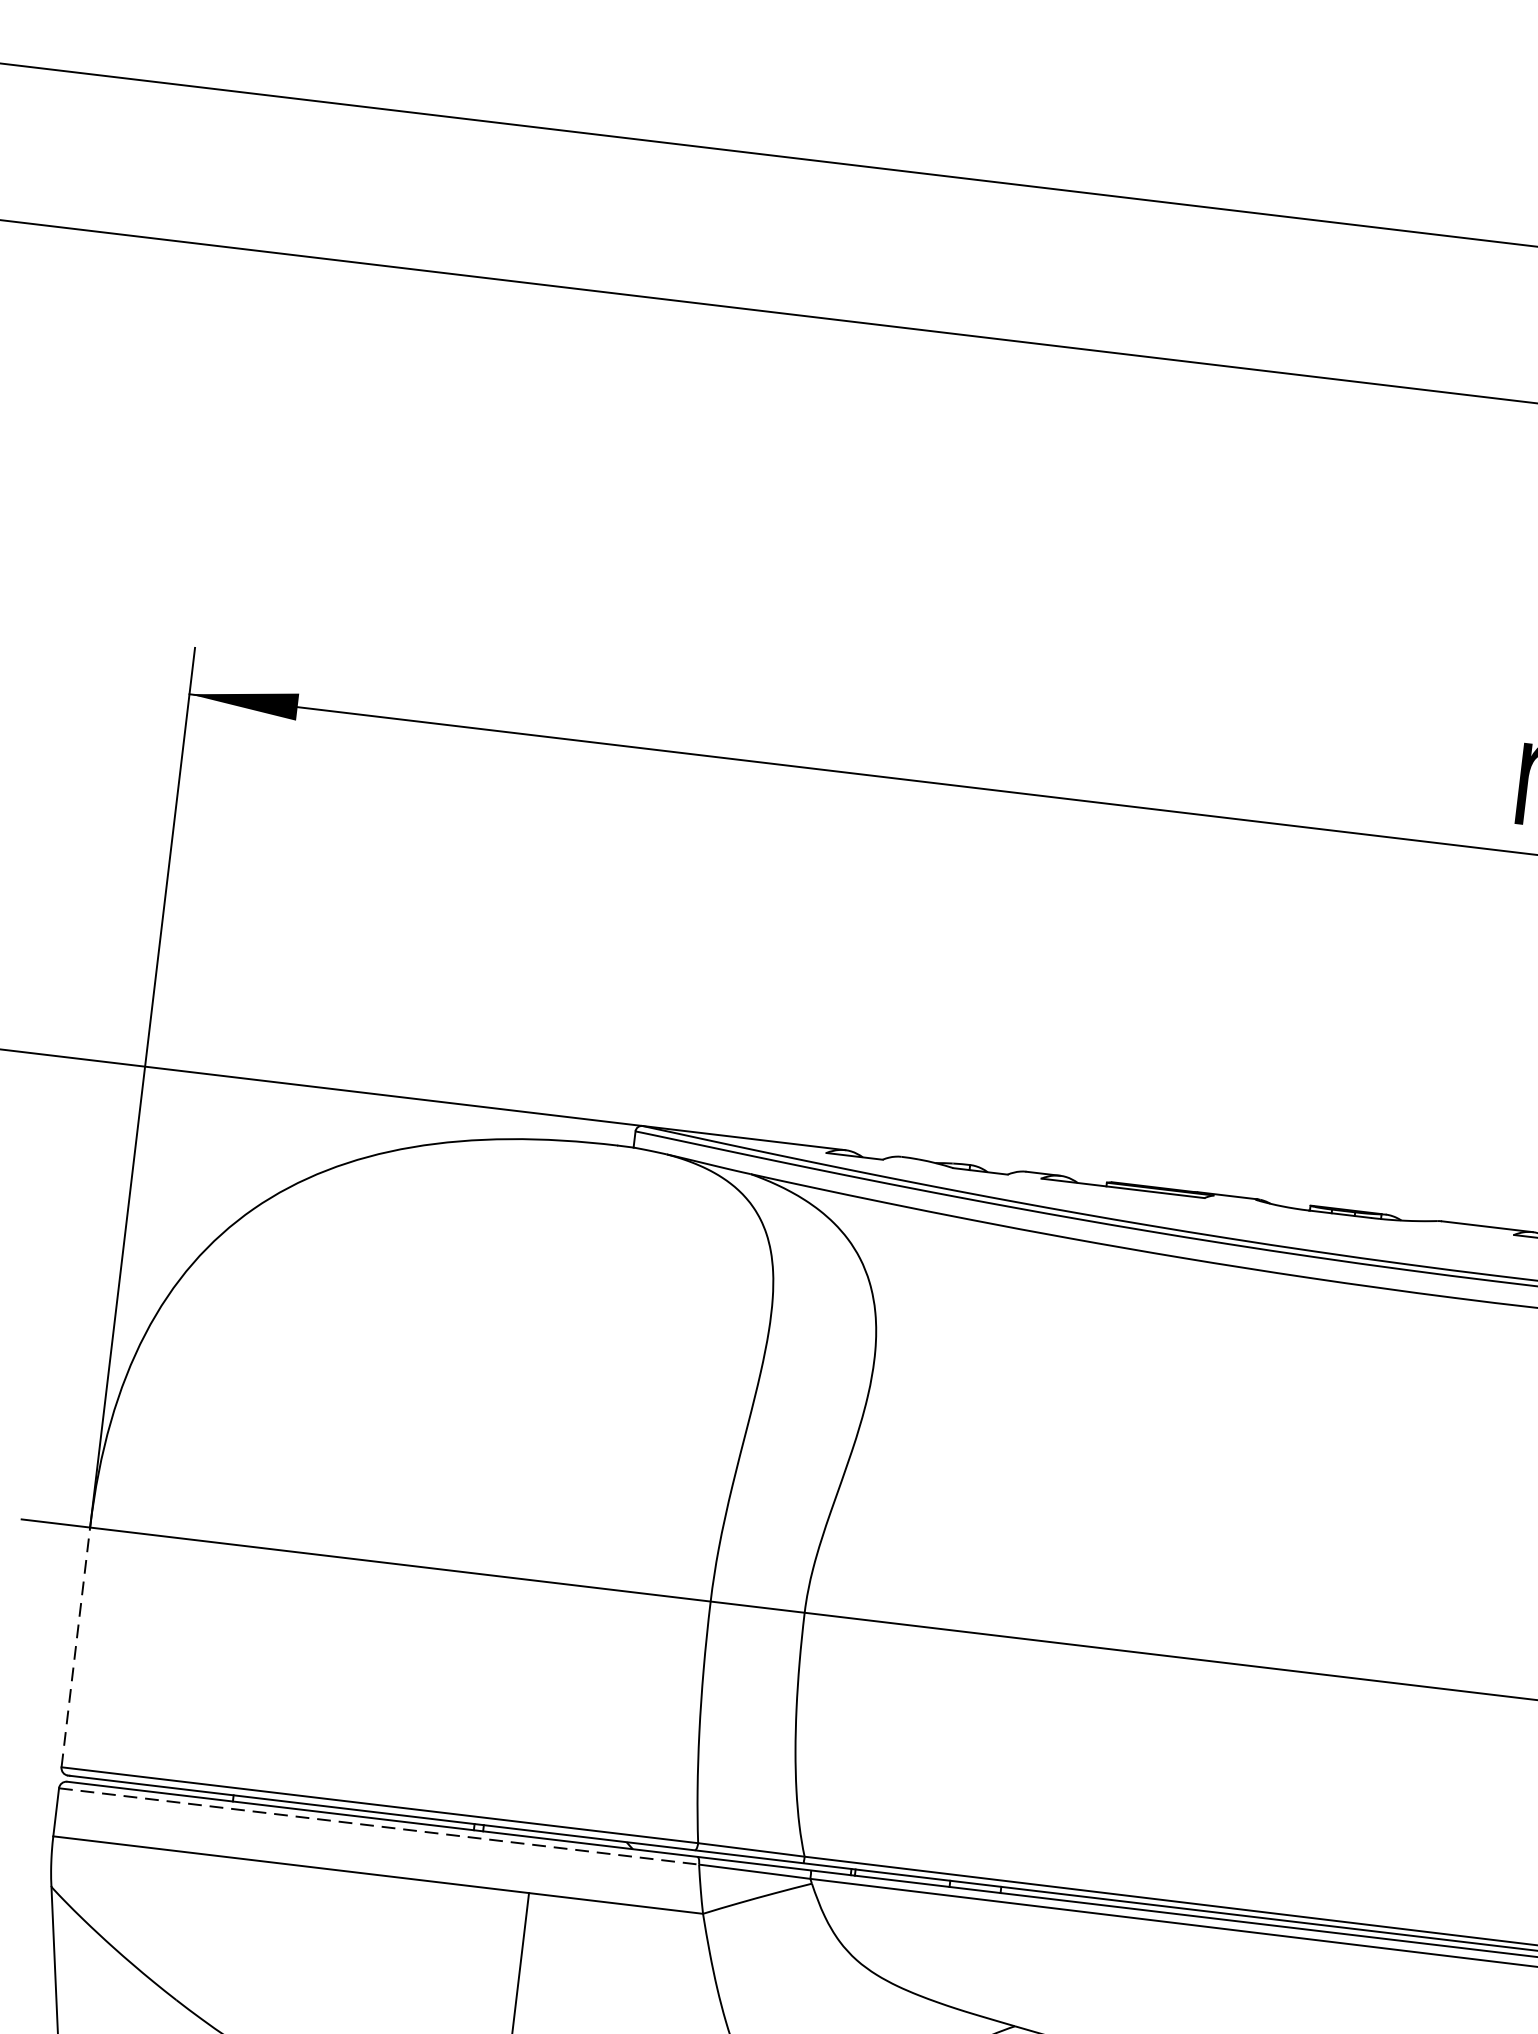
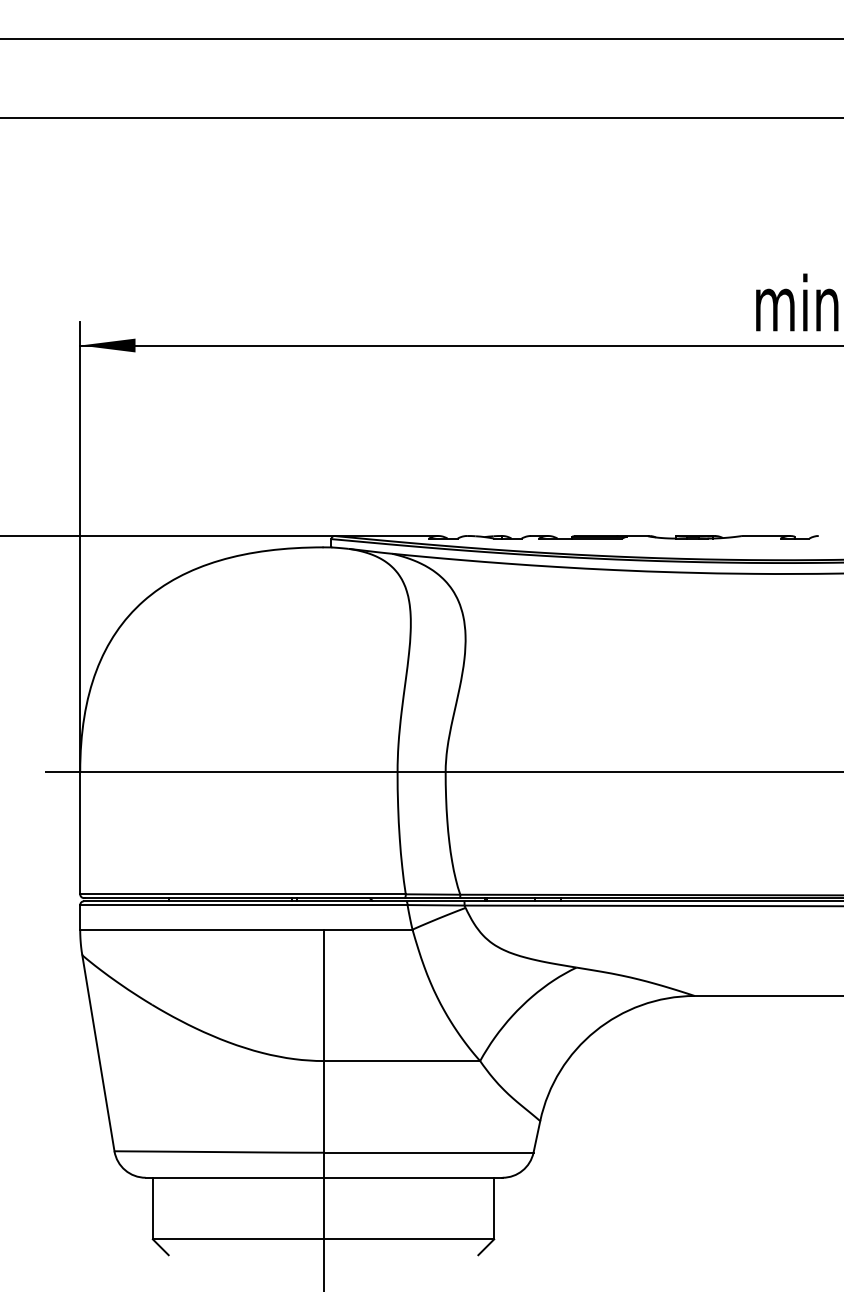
line: (76, 1646) -> (80, 832), dashed -> solid
line: (378, 1827) -> (243, 905), dashed -> solid

